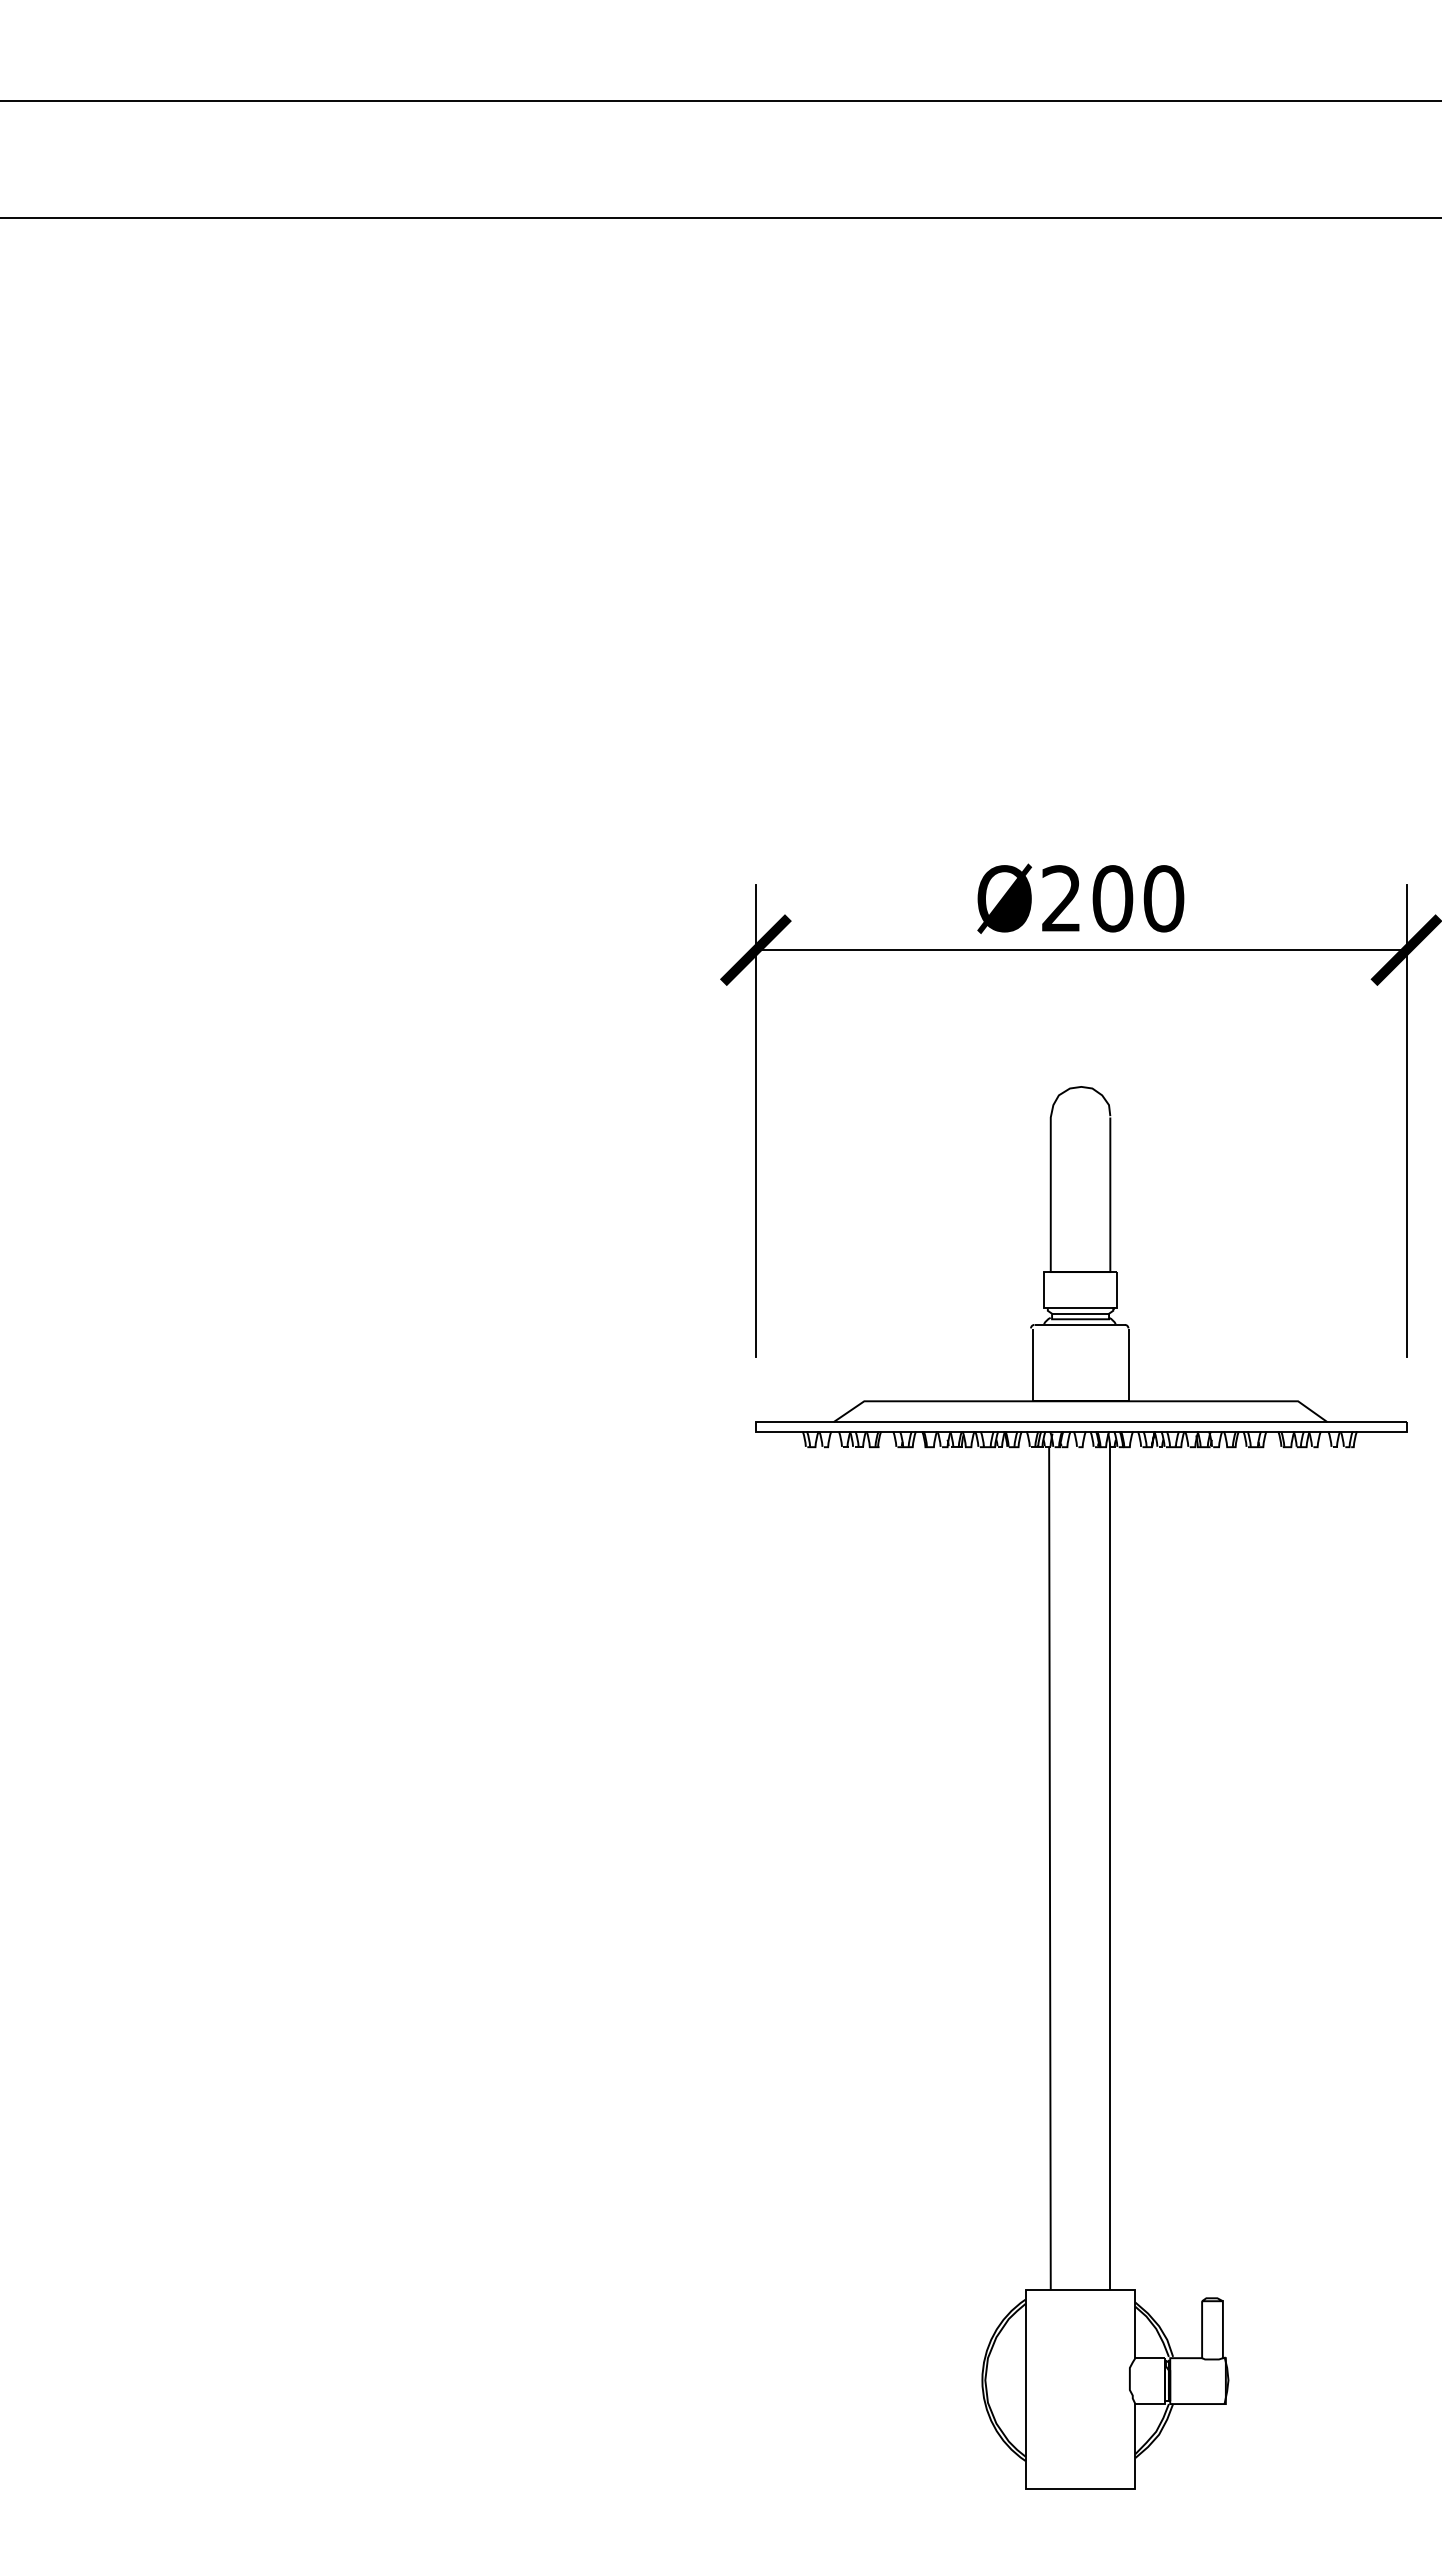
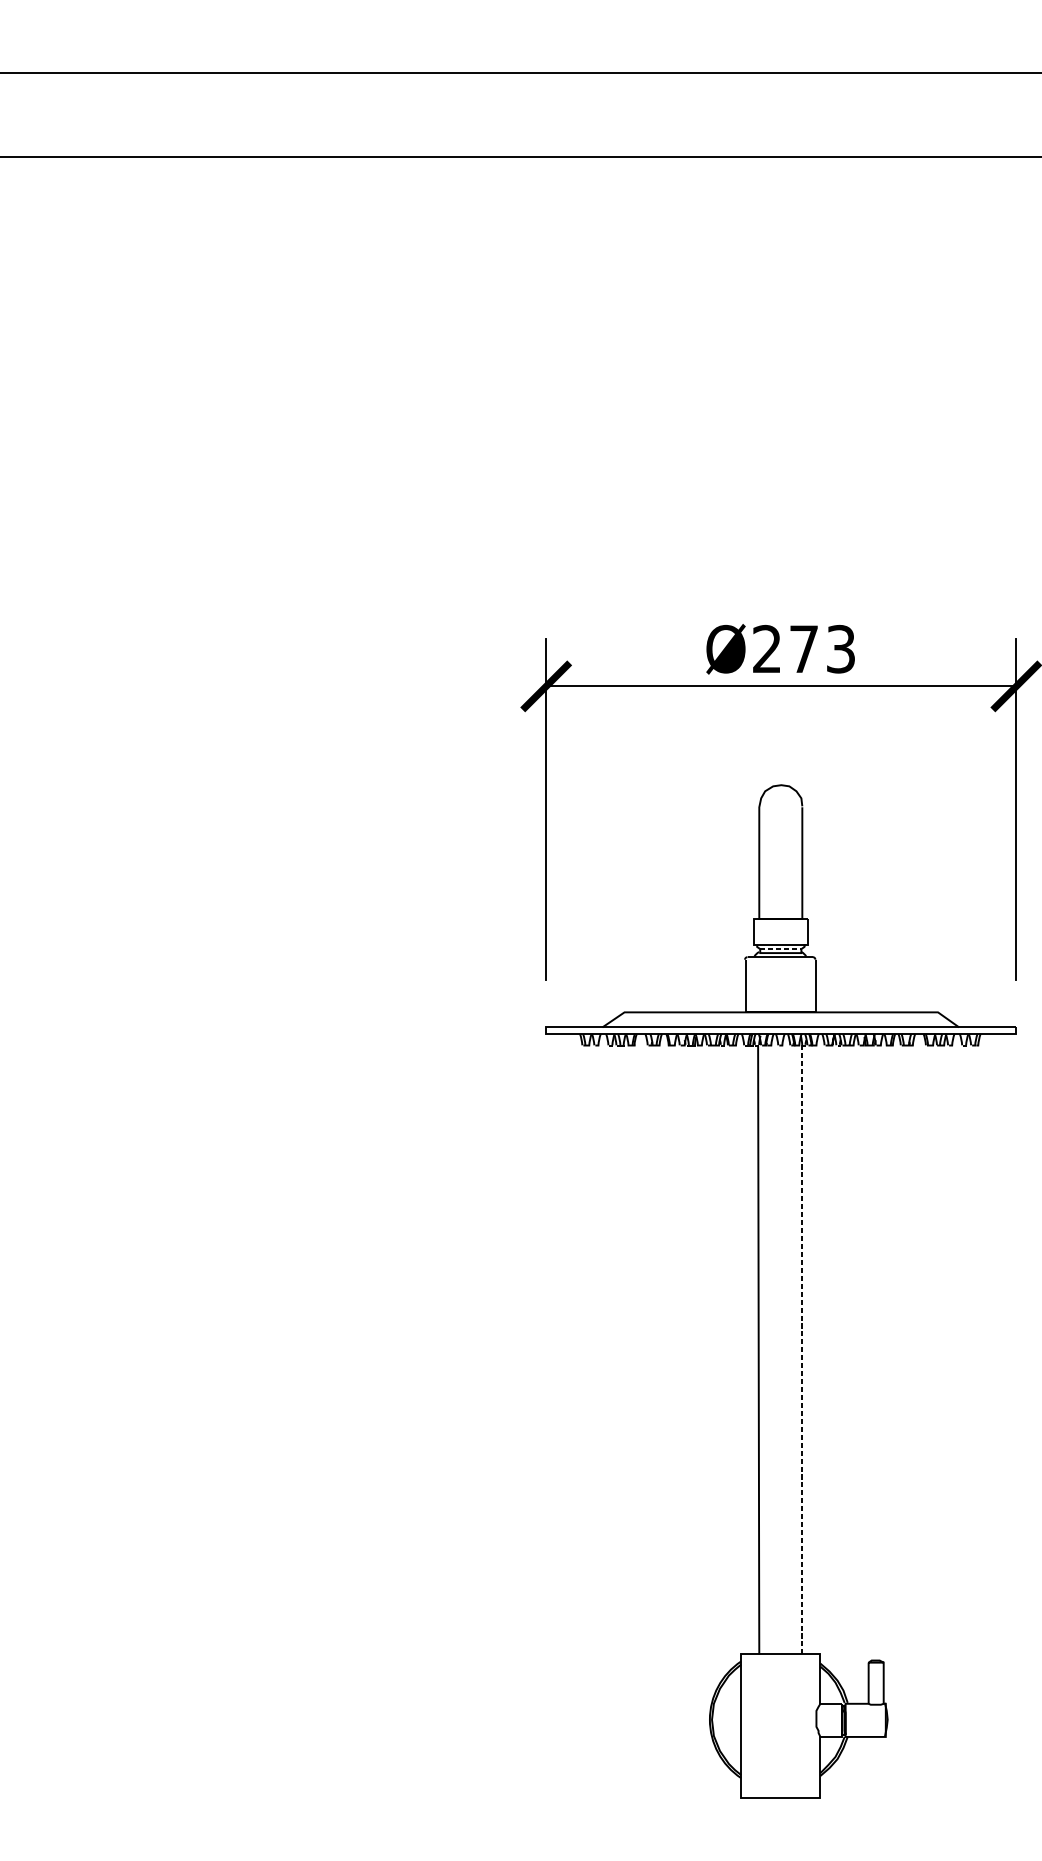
text: (1138, 898) -> (822, 649), Ø200 -> Ø273
line: (1081, 1313) -> (781, 948), solid -> dashed
line: (1110, 1867) -> (802, 1349), solid -> dashed

